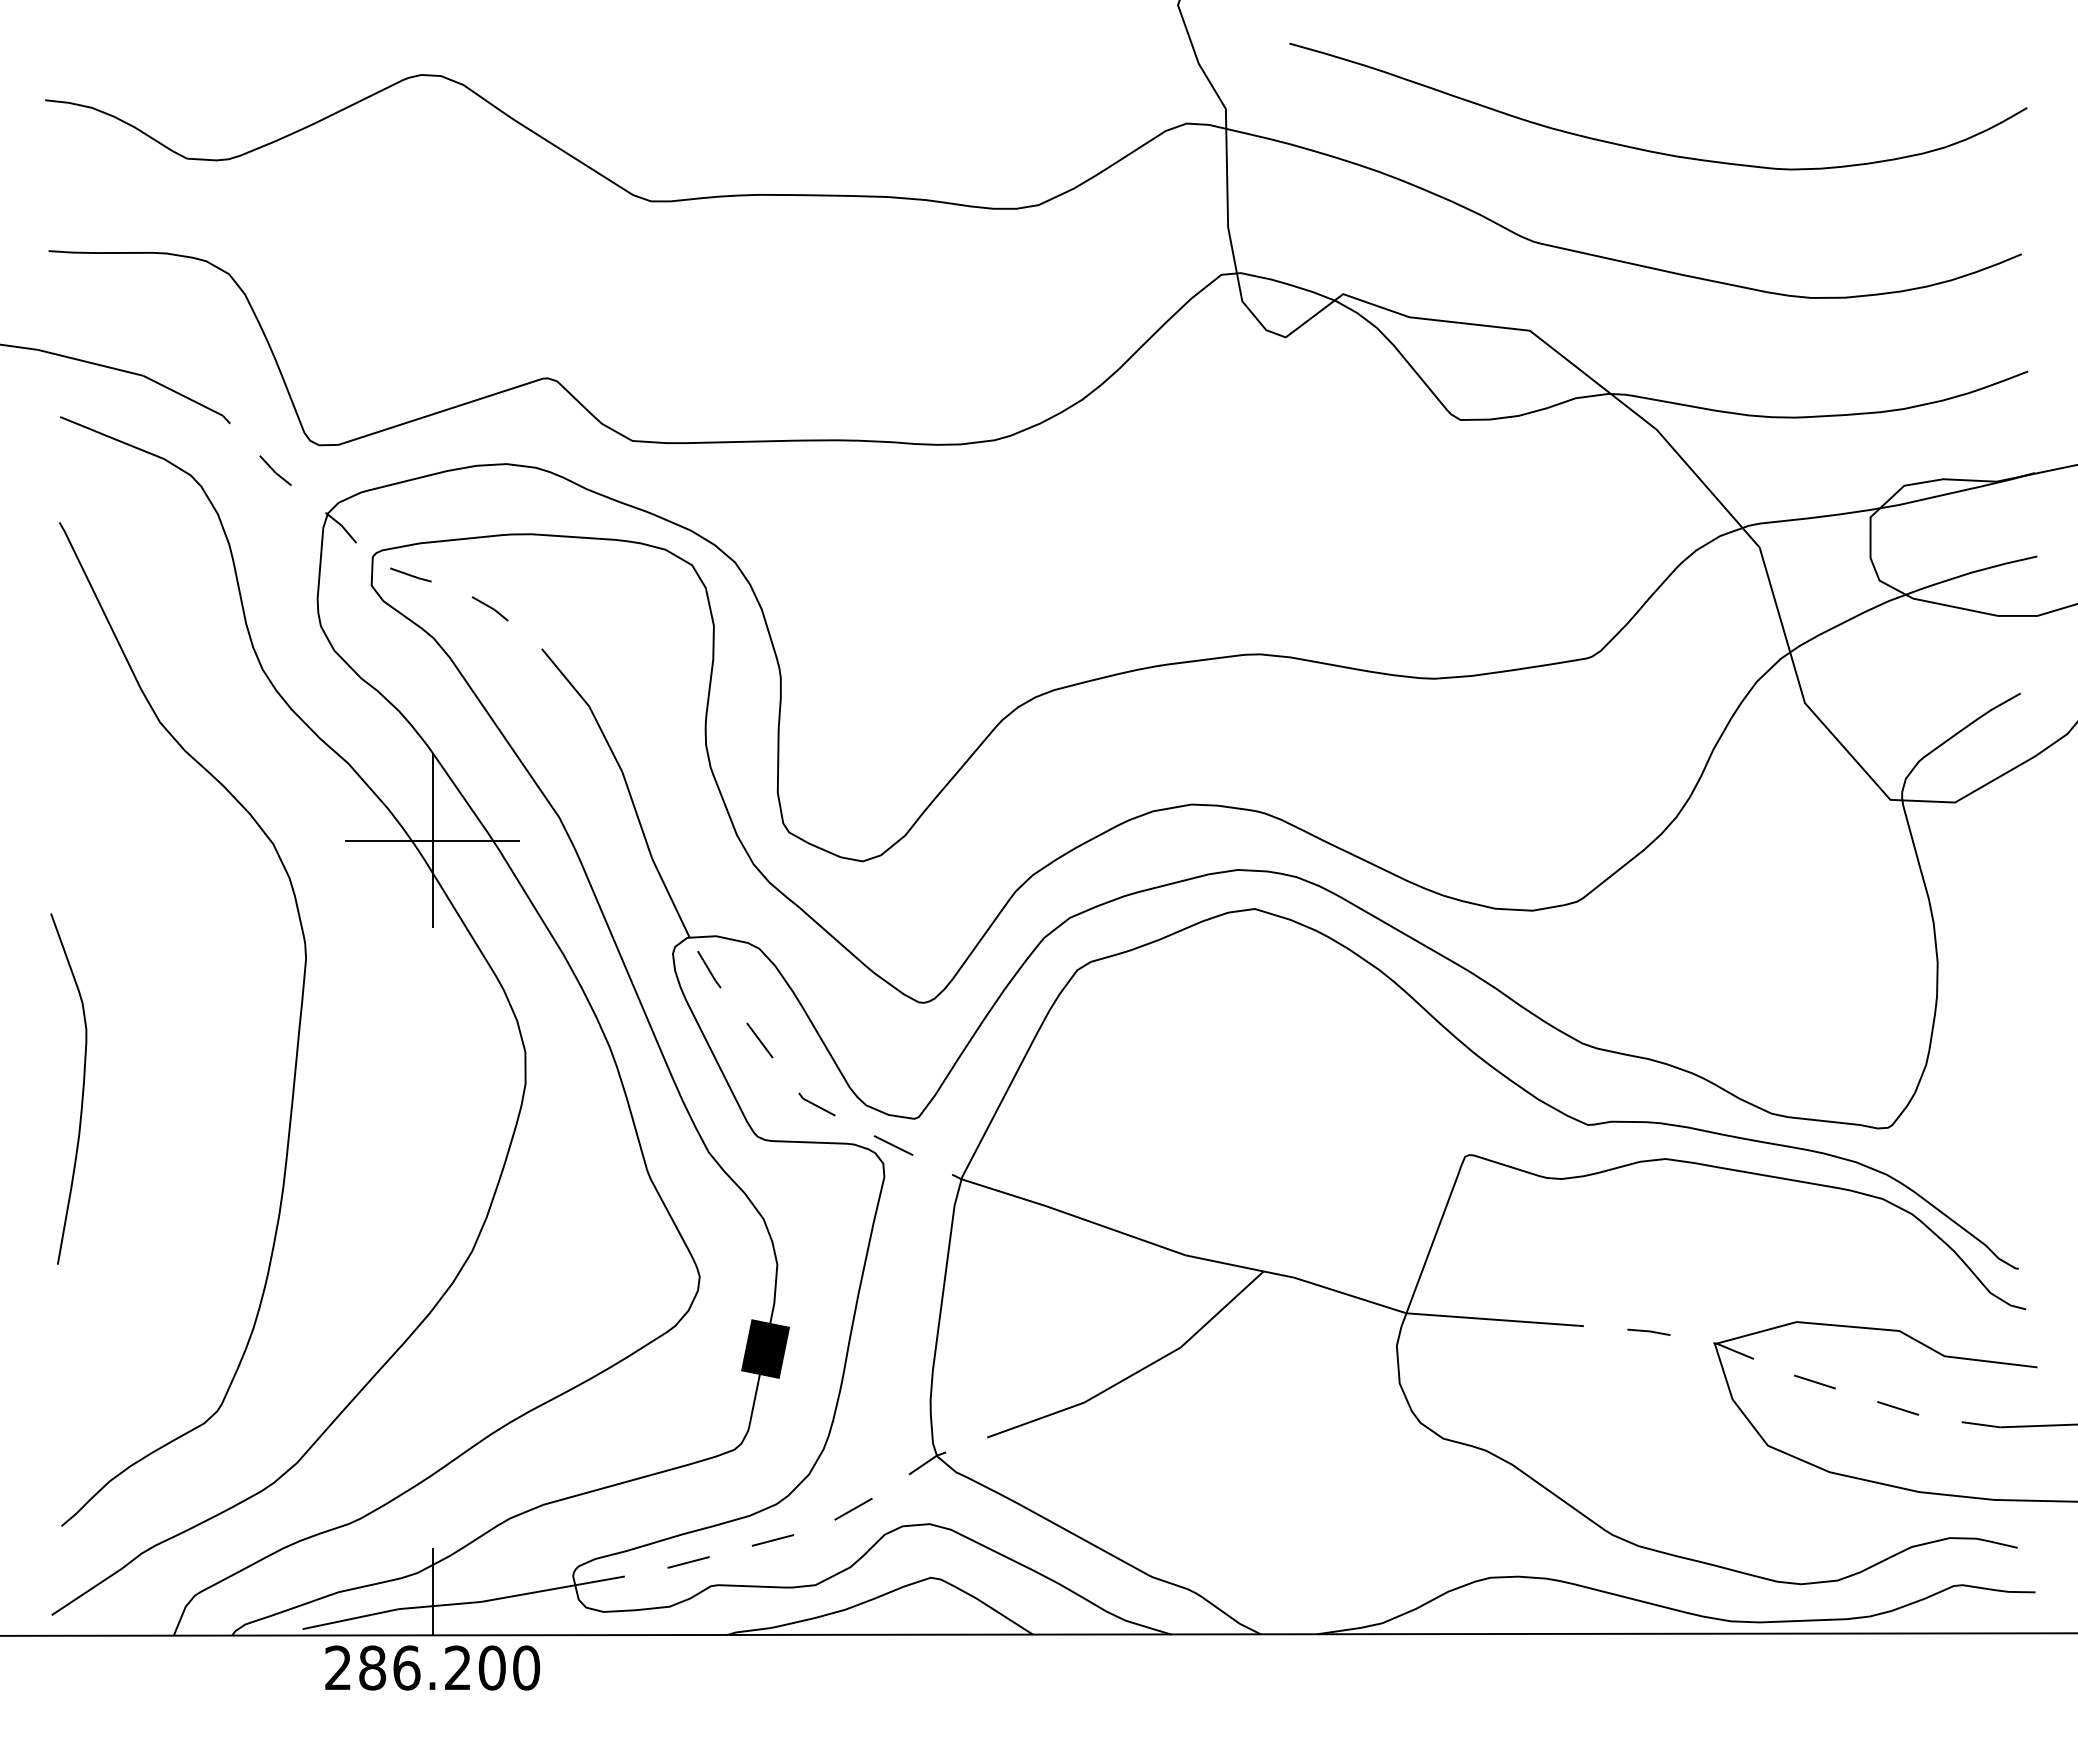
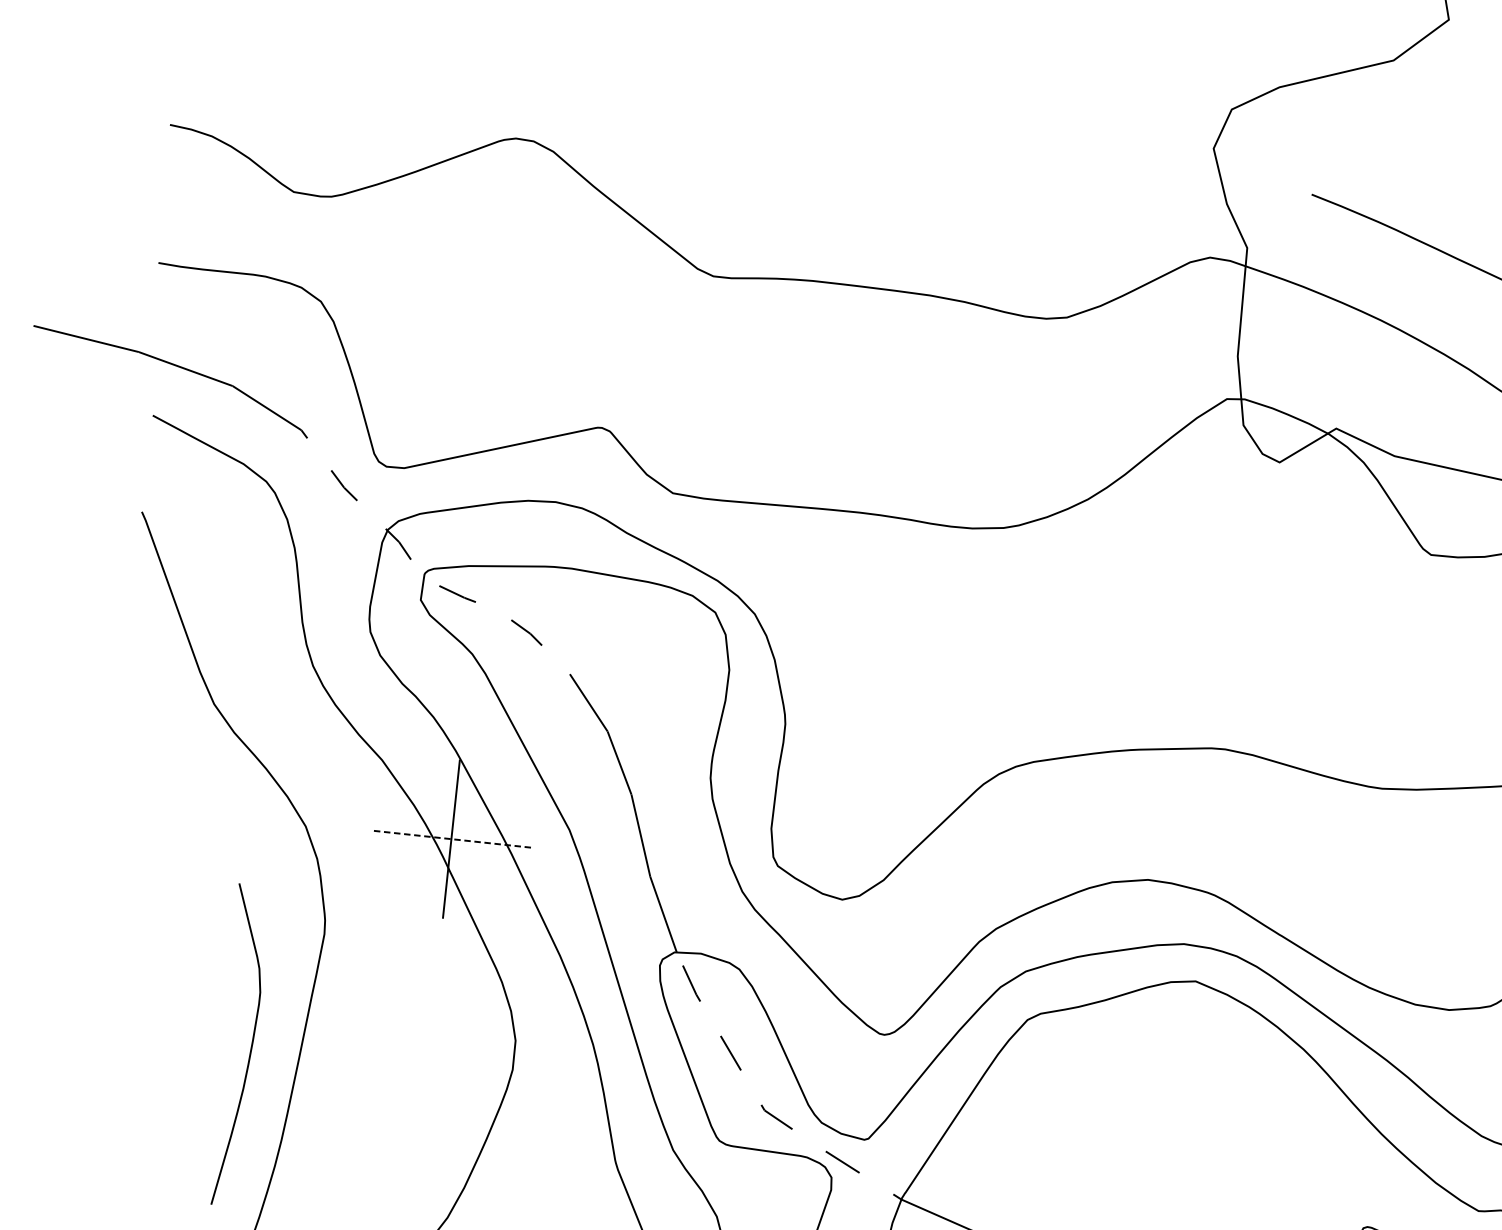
line: (432, 841) -> (451, 839), solid -> dashed
curve: (82, 1088) -> (251, 1046), moved

